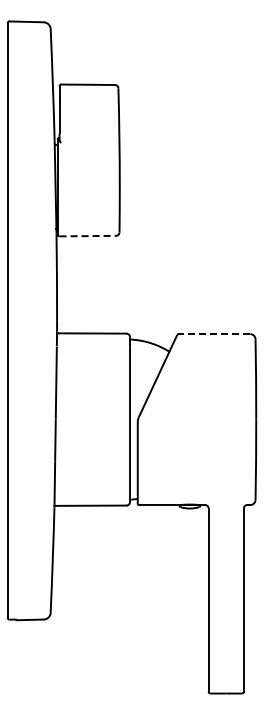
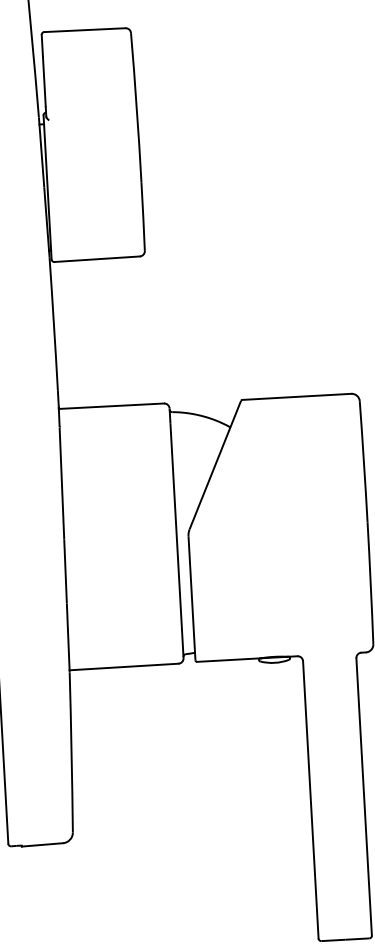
line: (88, 236) -> (98, 259), dashed -> solid
line: (214, 334) -> (297, 397), dashed -> solid

